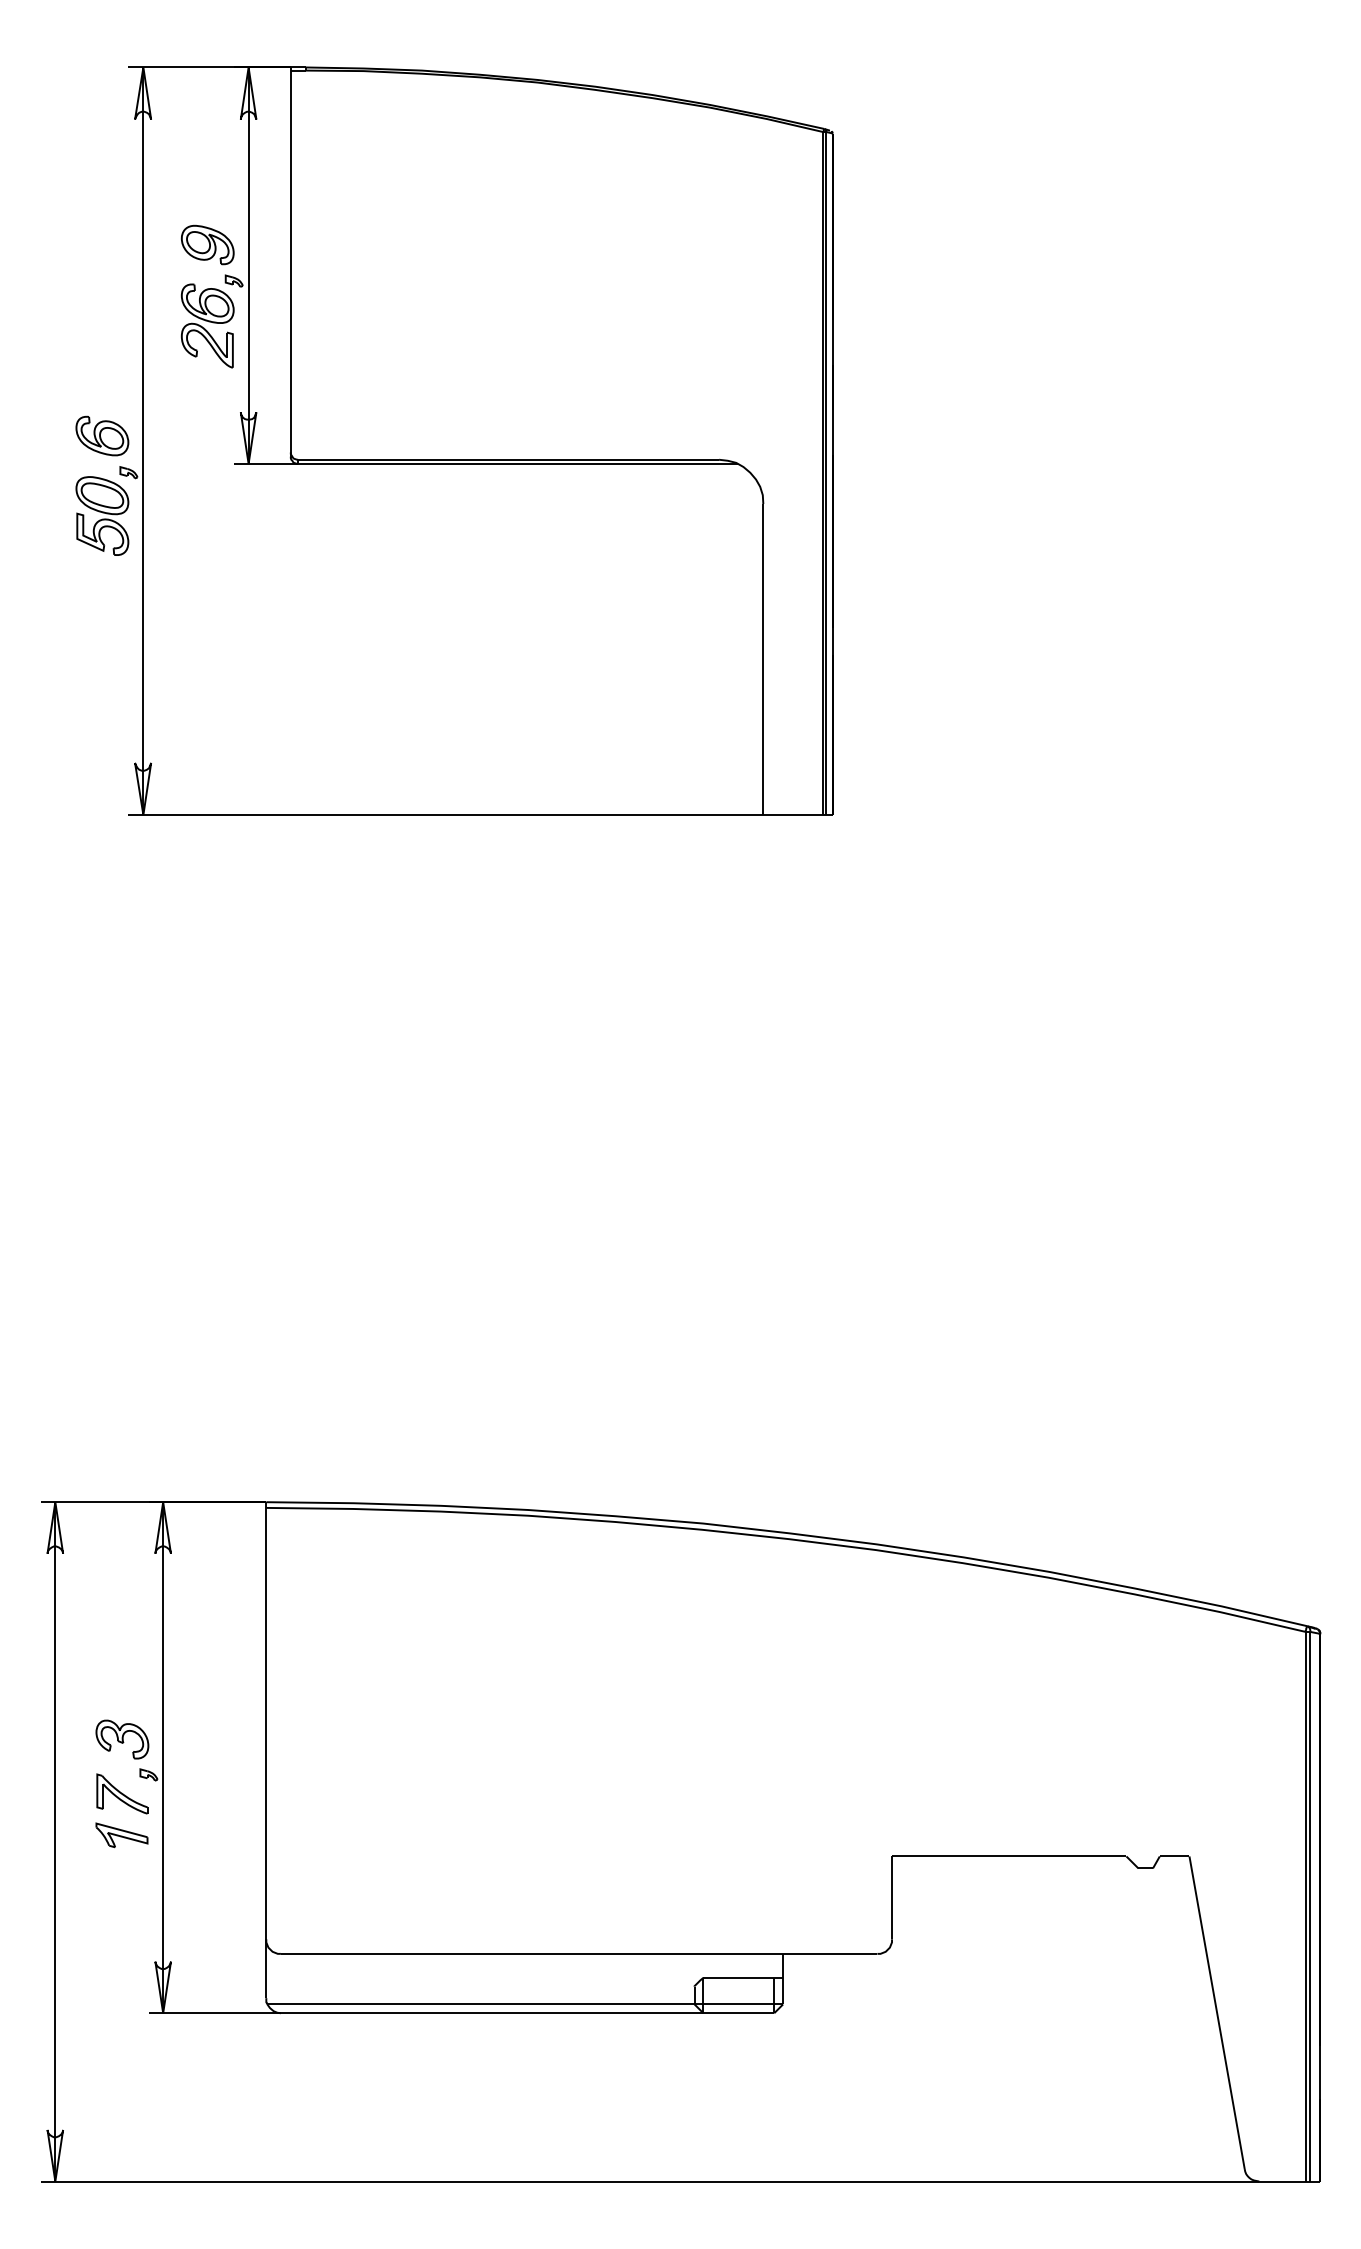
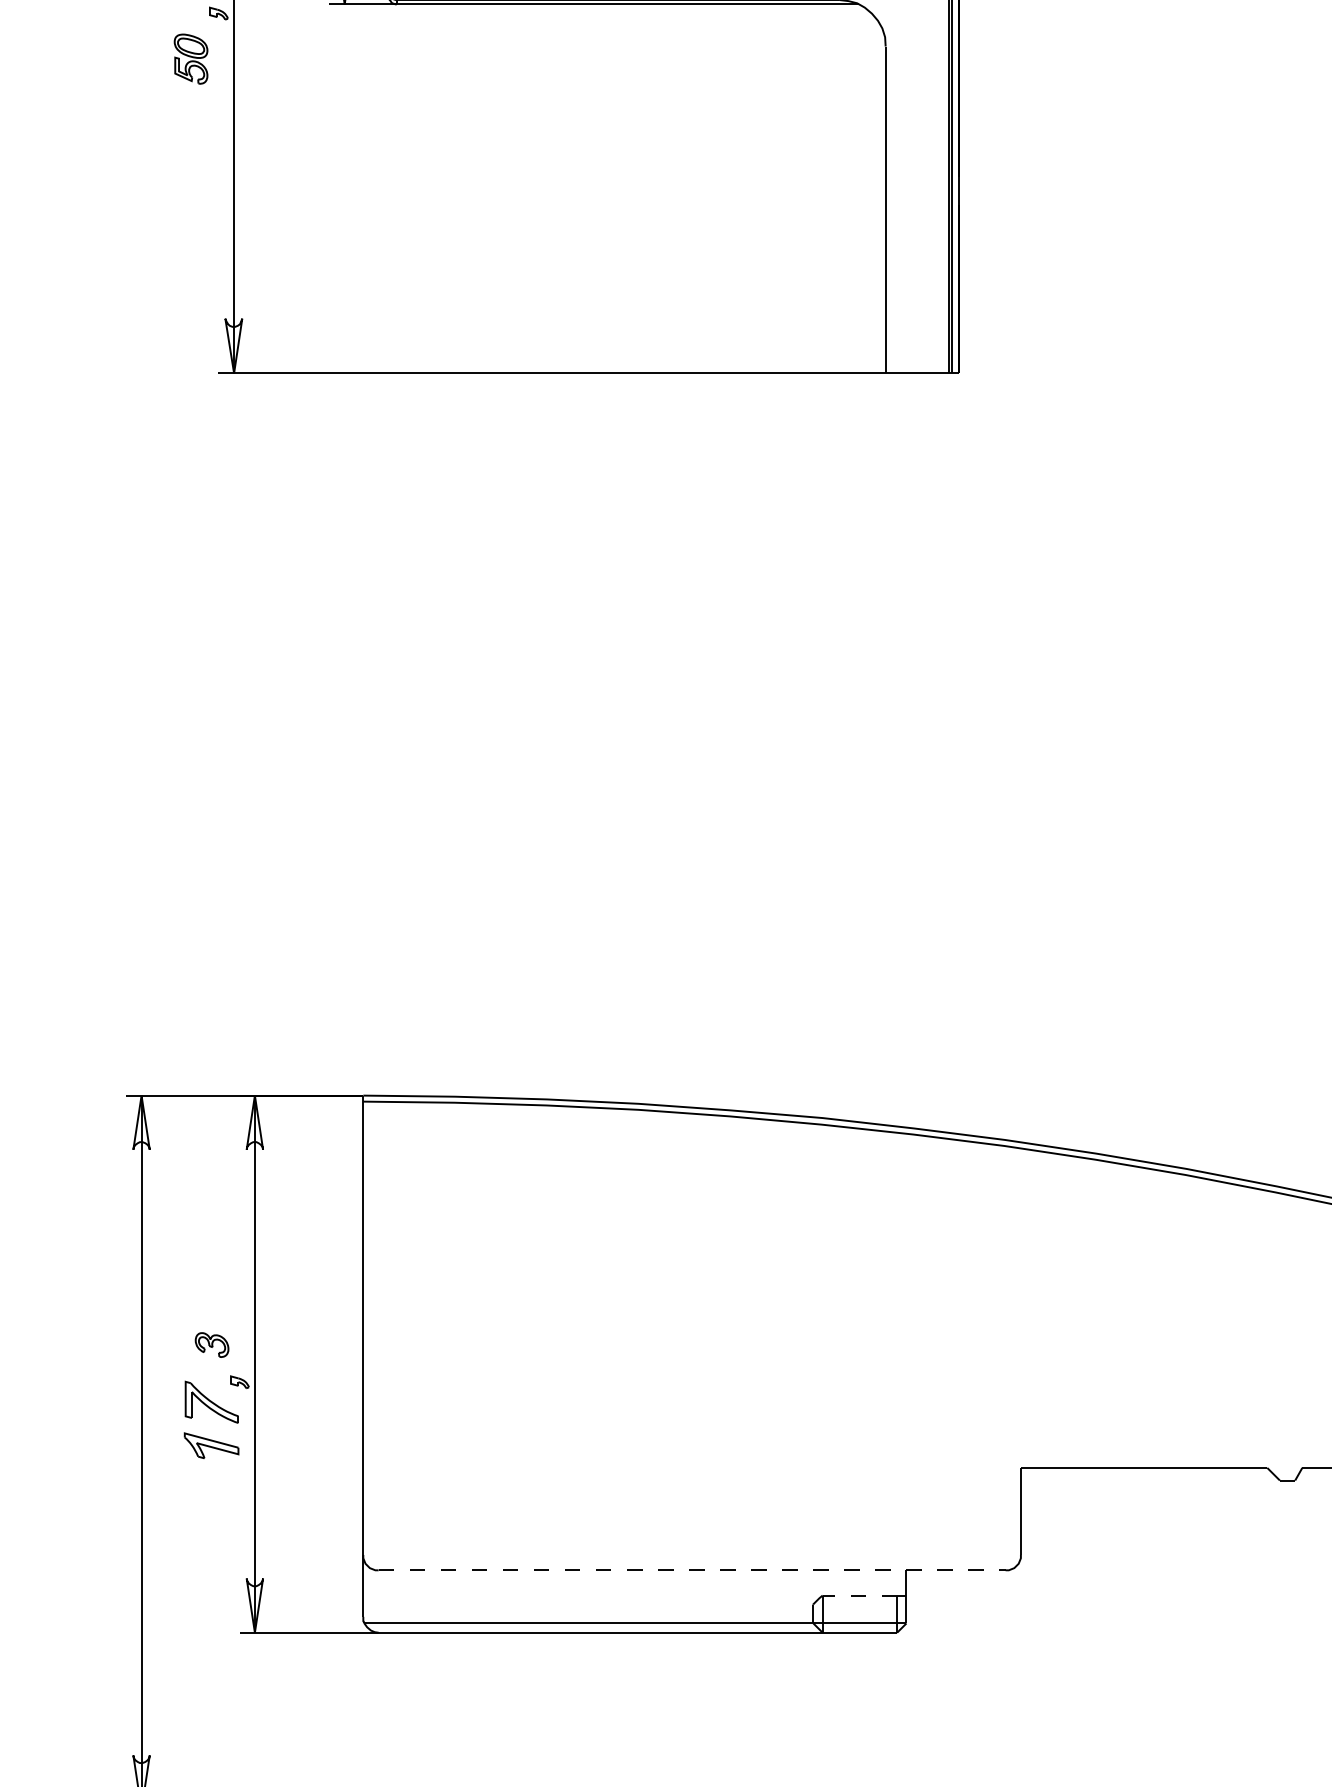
part: (102, 515) -> (191, 58), size x0.6
part: (122, 1739) -> (212, 1345), size x0.6
line: (579, 1953) -> (692, 1569), solid -> dashed
line: (738, 1977) -> (859, 1595), solid -> dashed

